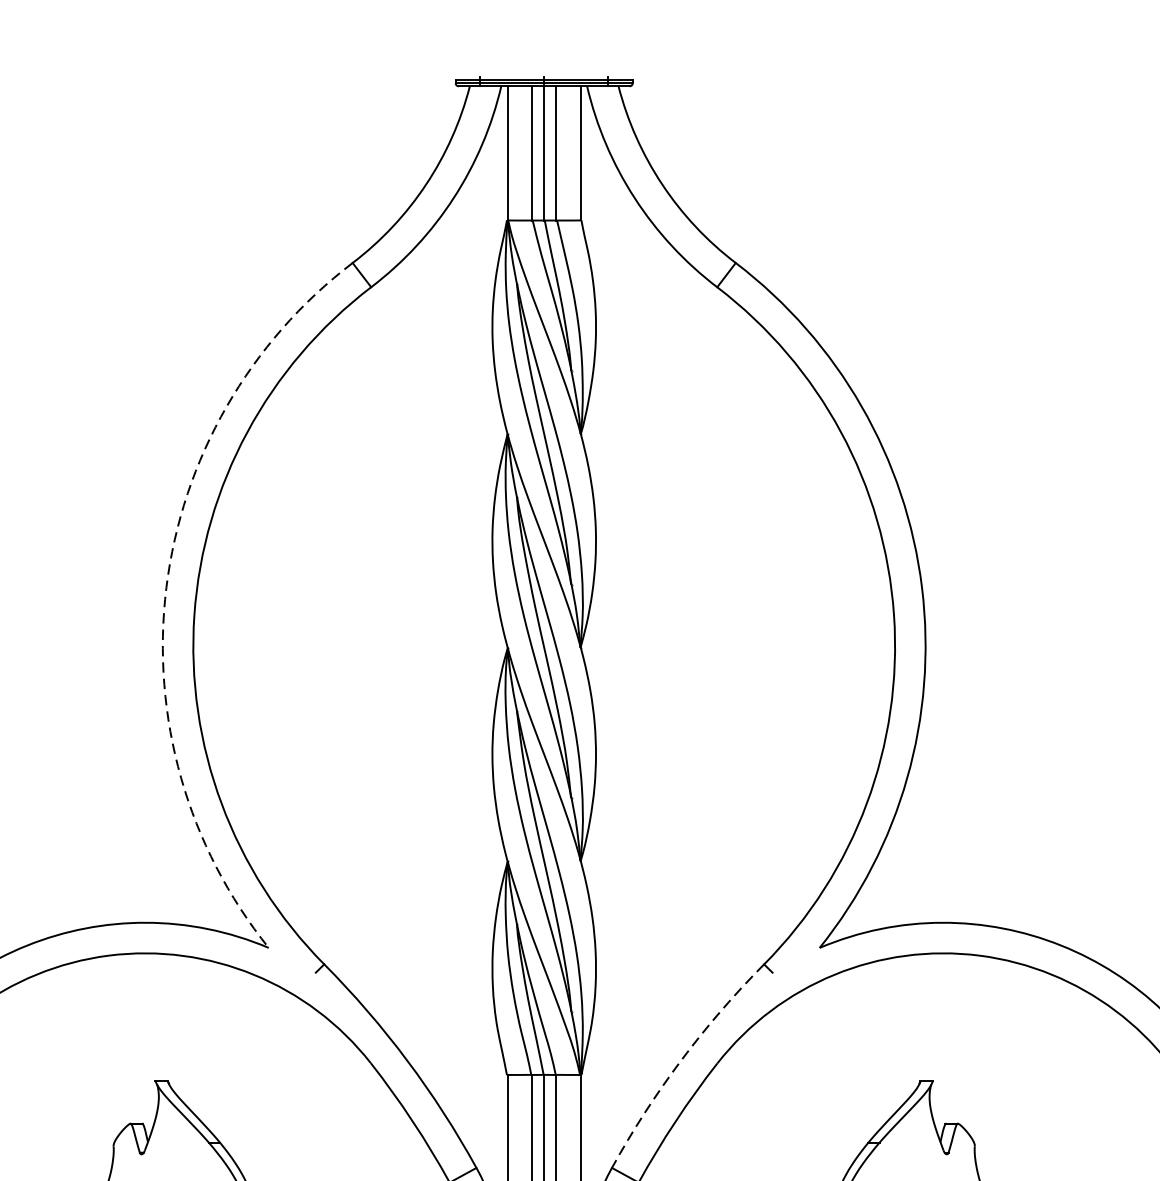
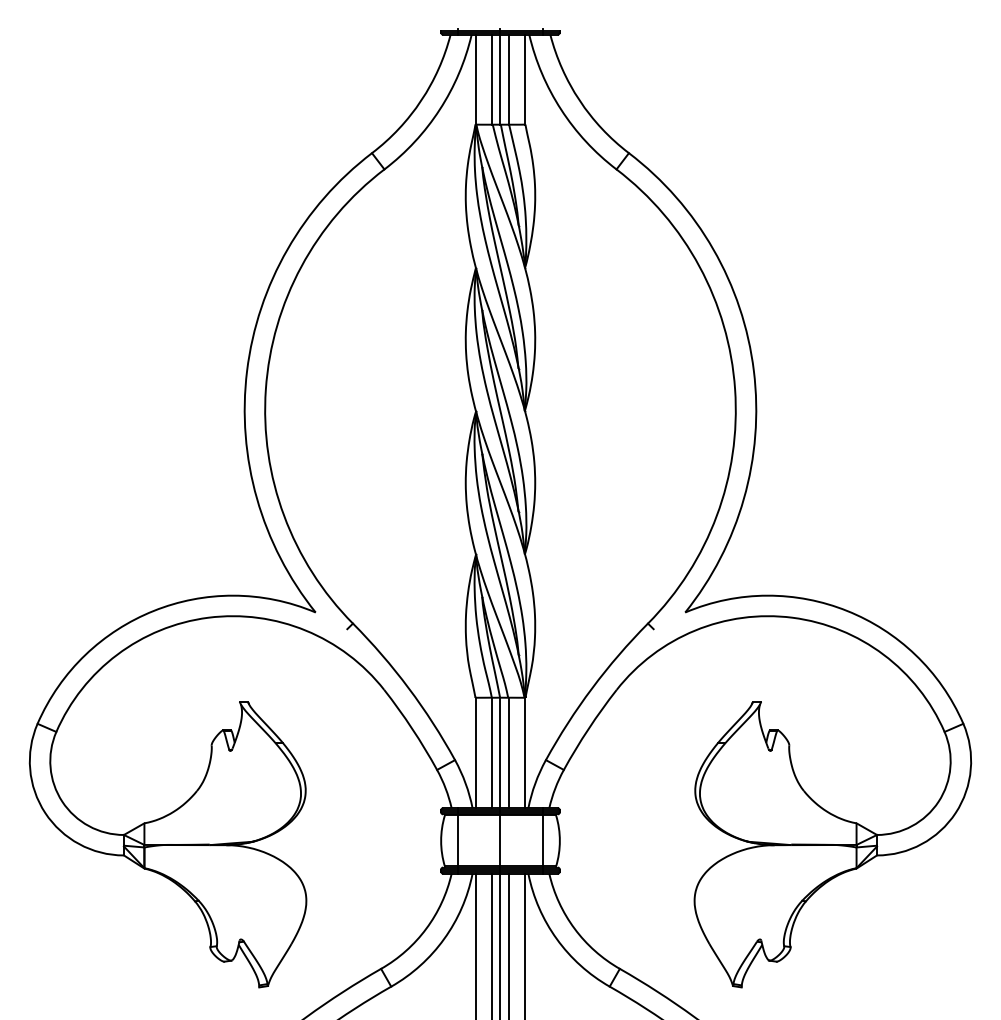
arc: (167, 588) -> (247, 371), dashed -> solid
arc: (681, 1061) -> (592, 688), dashed -> solid

